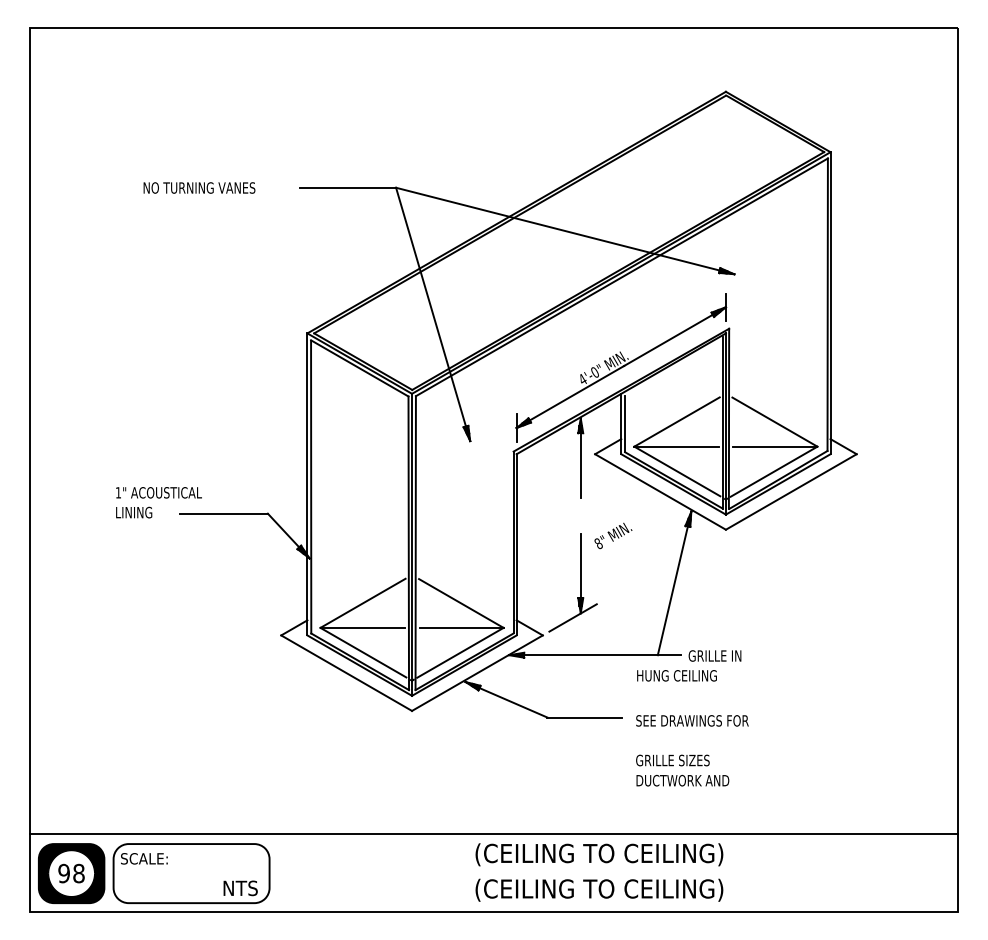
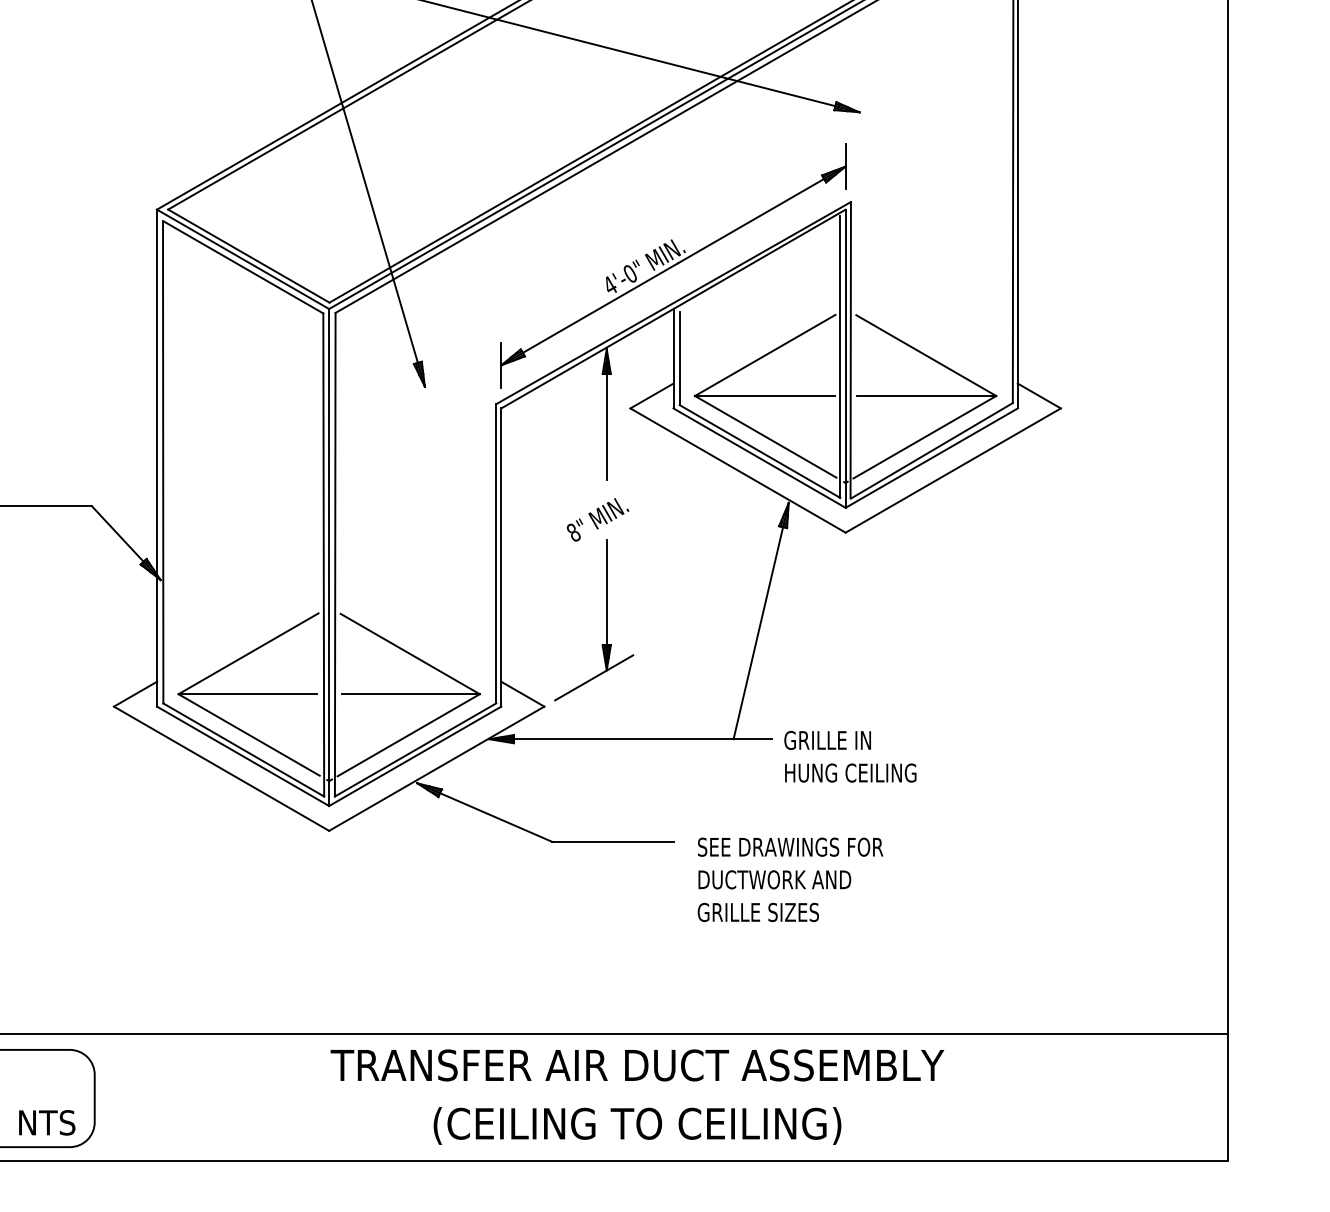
text: (613, 535) -> (598, 519), moved
text: (676, 675) -> (849, 772), moved
text: (682, 780) -> (774, 879), moved
text: (599, 854) -> (637, 1067), (CEILING TO CEILING) -> TRANSFER AIR DUCT ASSEMBLY

